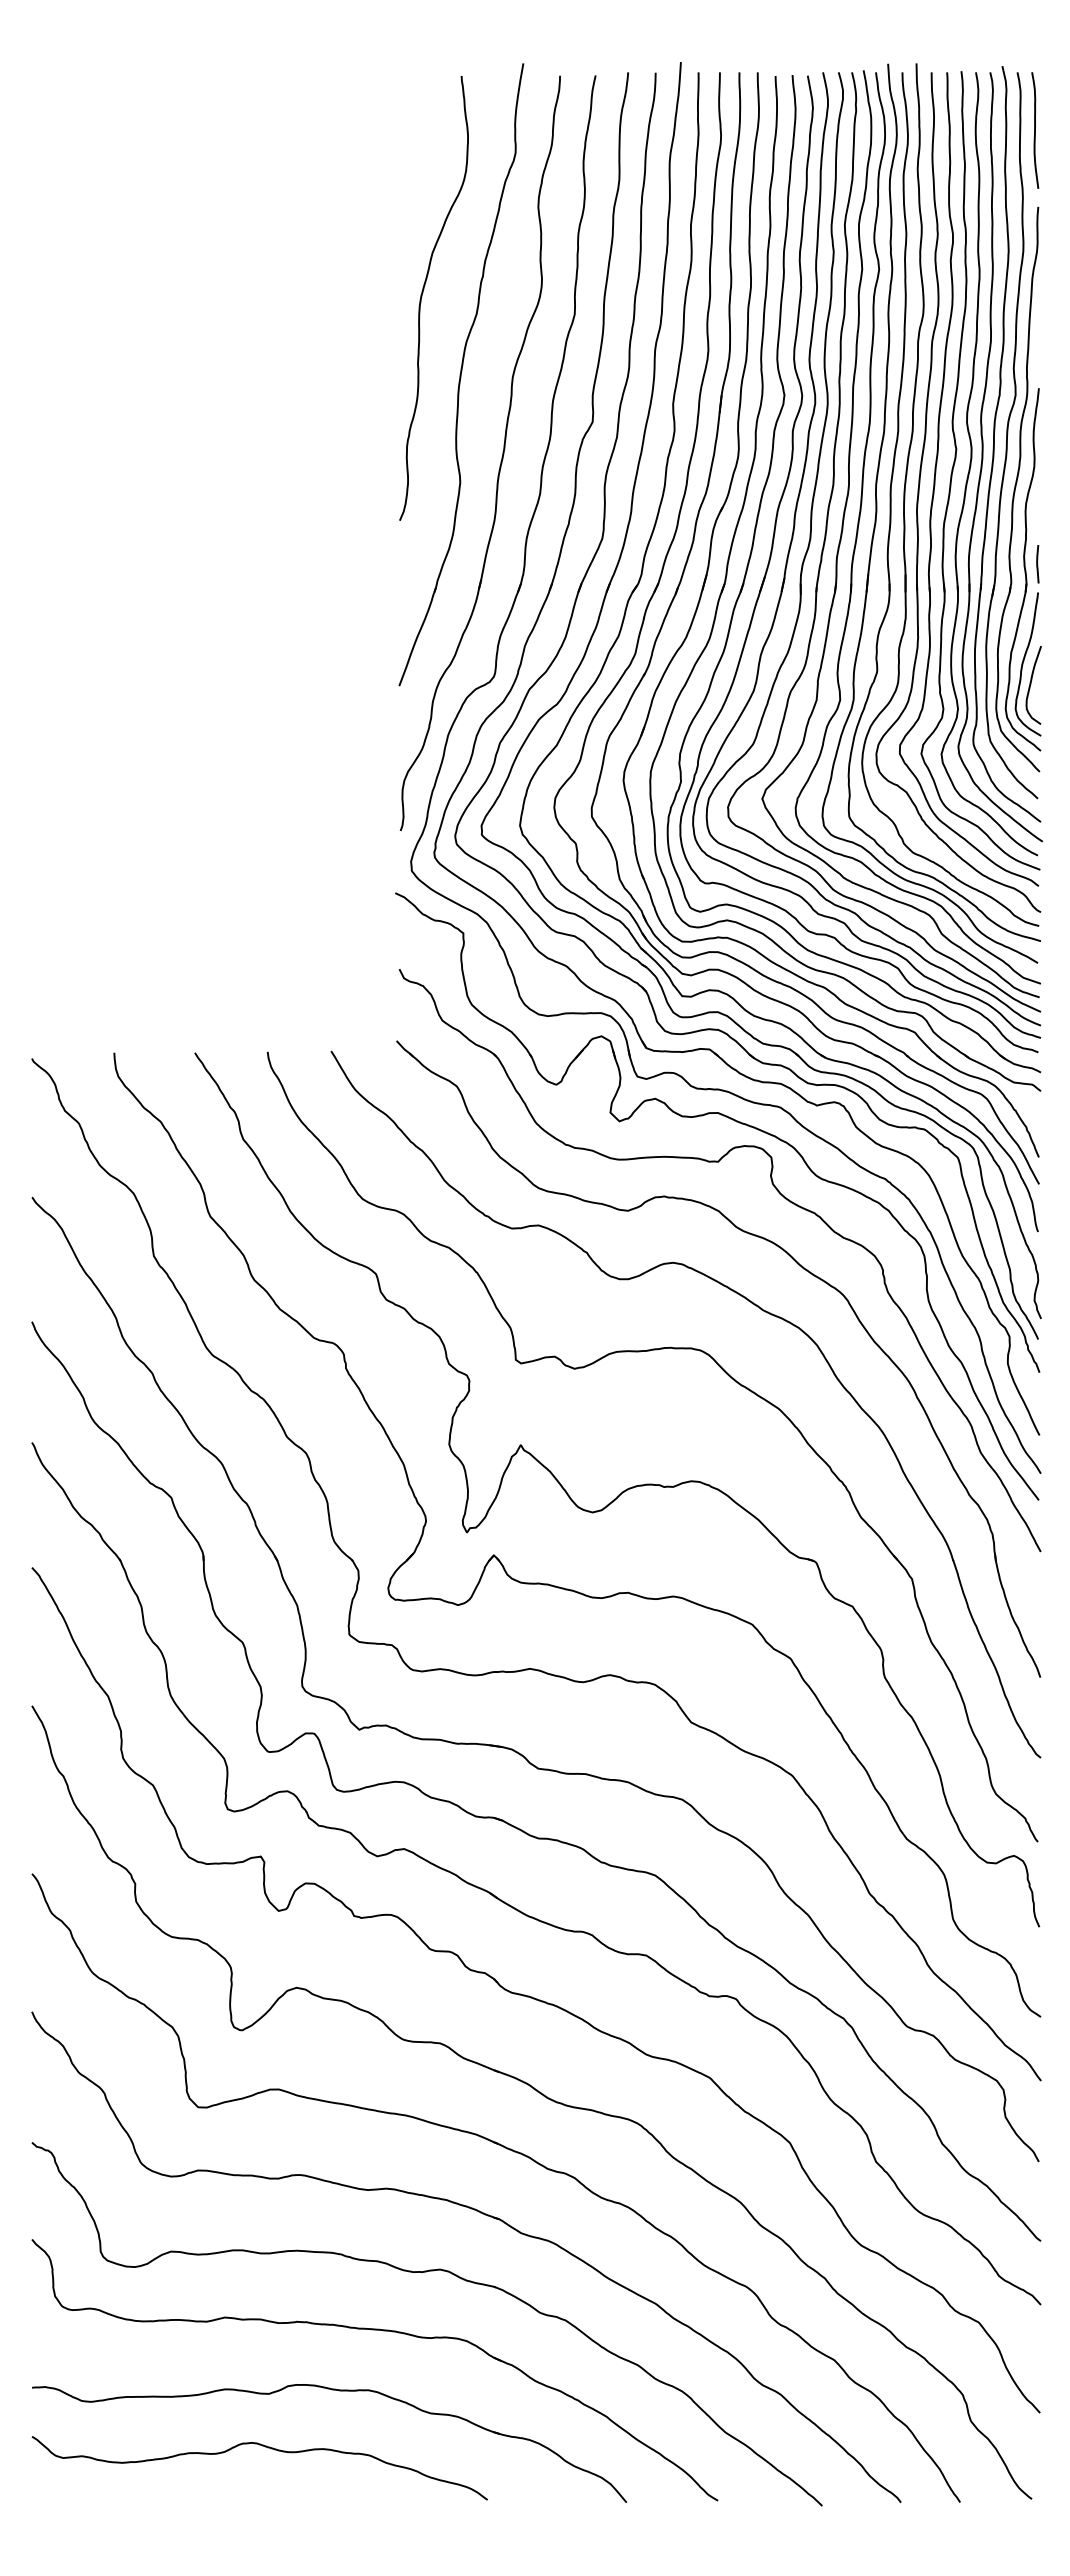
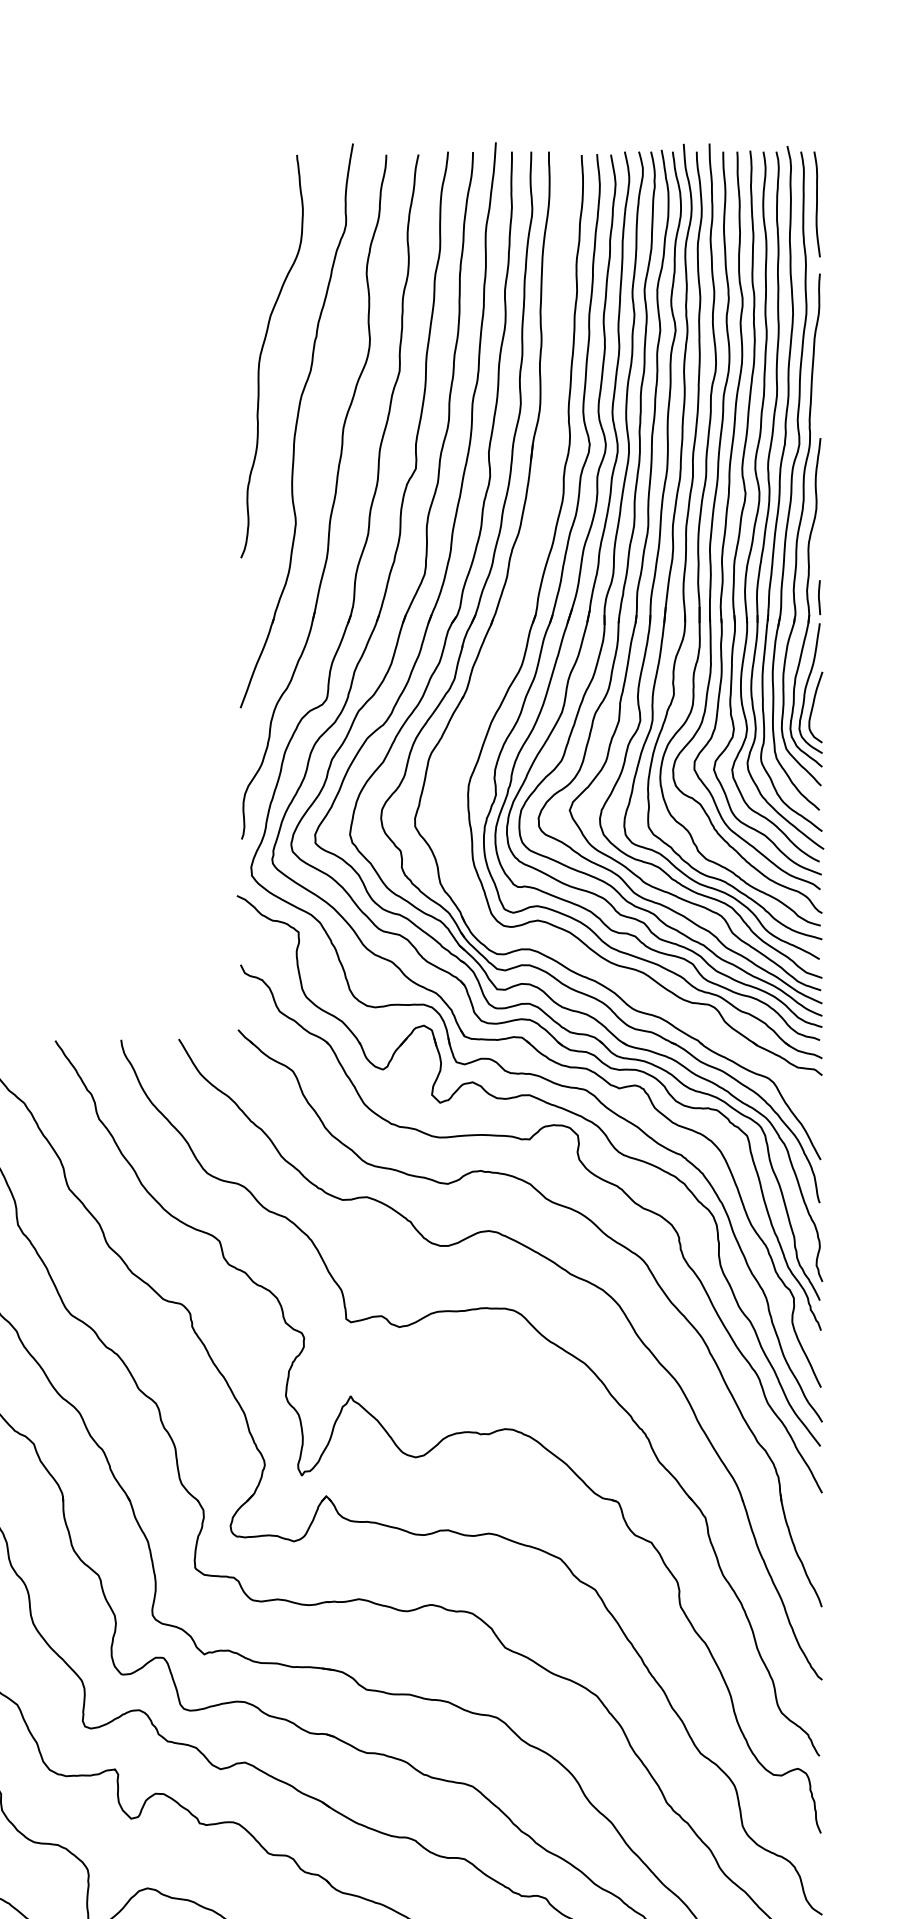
part: (706, 580) -> (519, 612), removed

